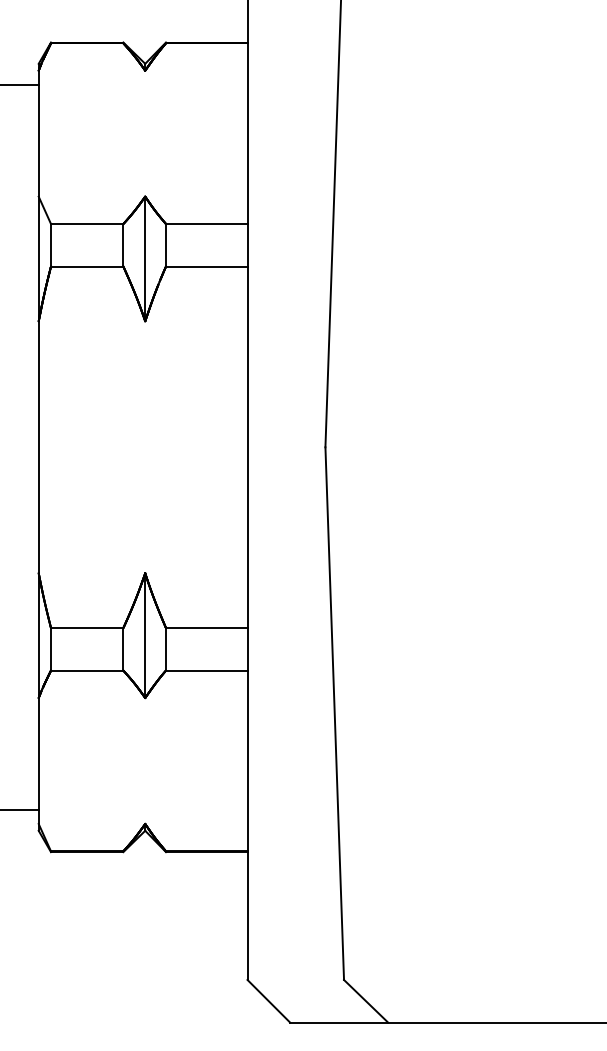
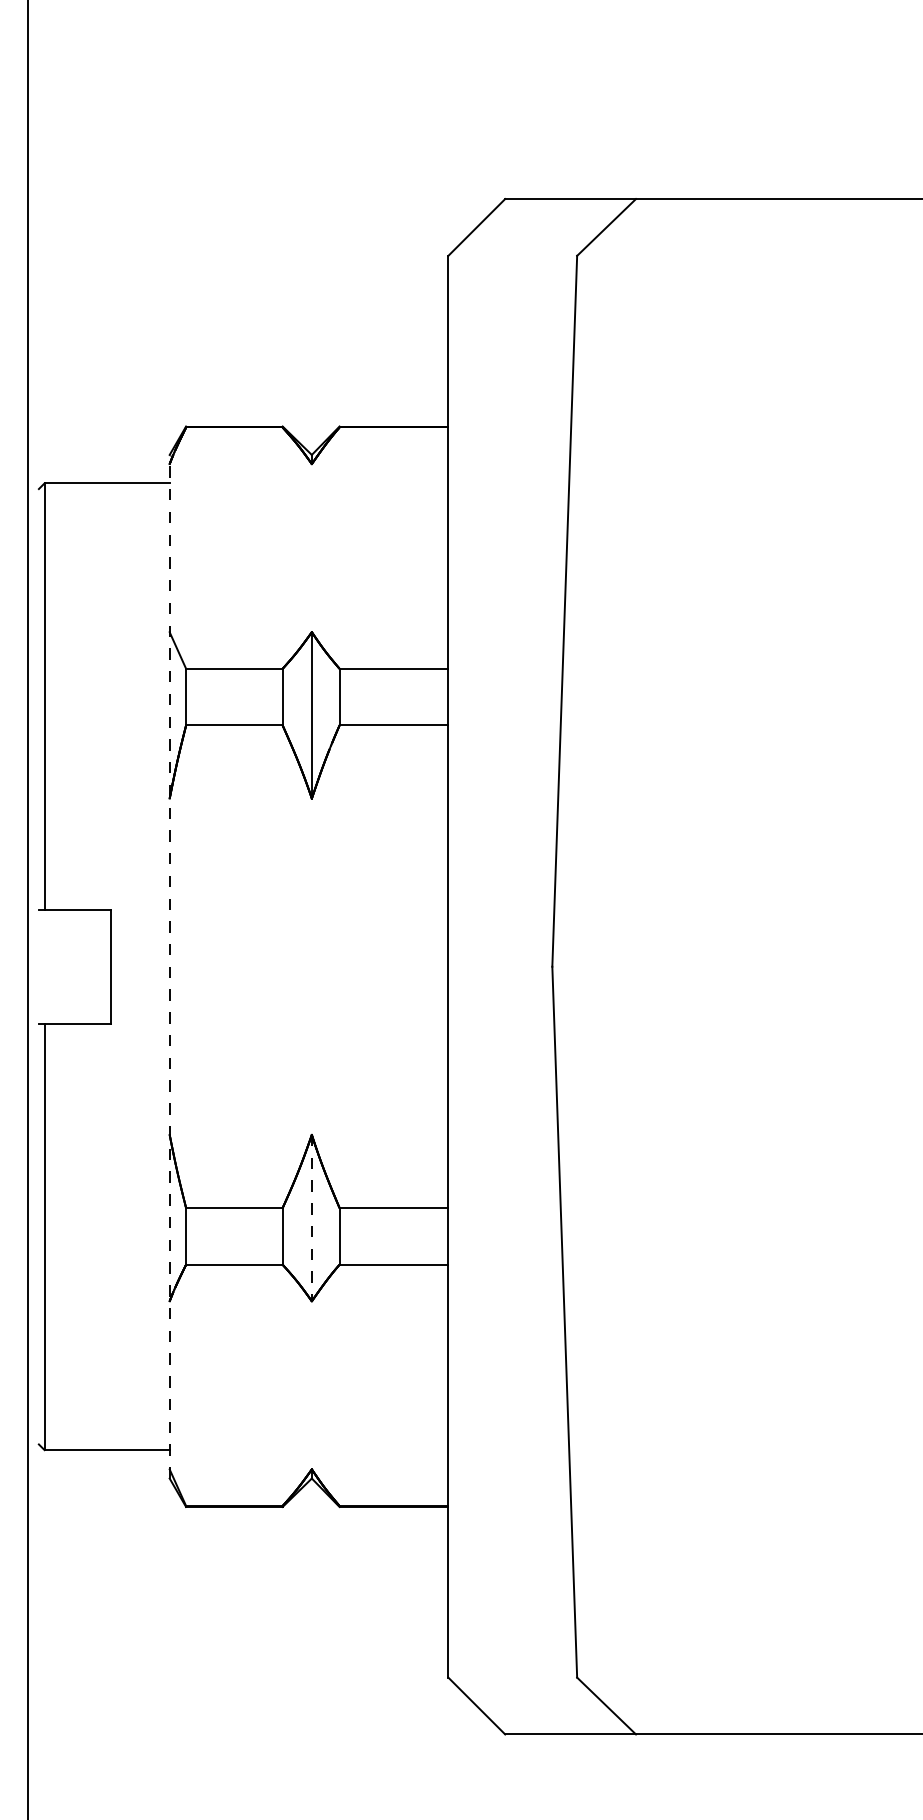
line: (38, 447) -> (169, 966), solid -> dashed
line: (144, 635) -> (311, 1218), solid -> dashed

